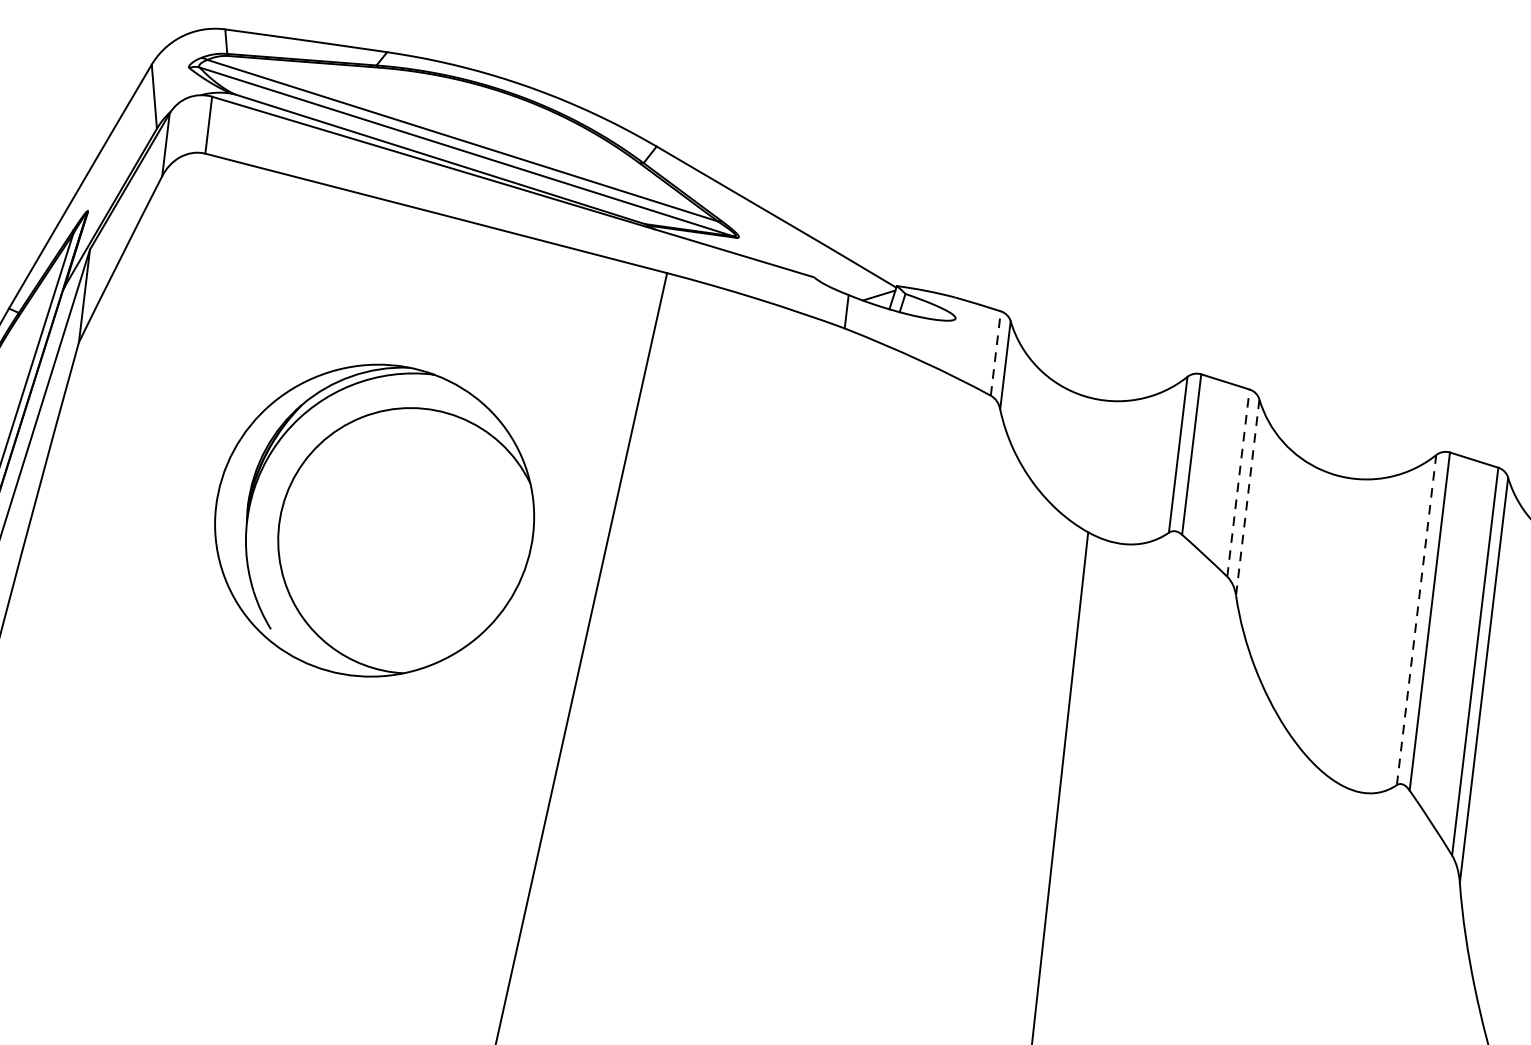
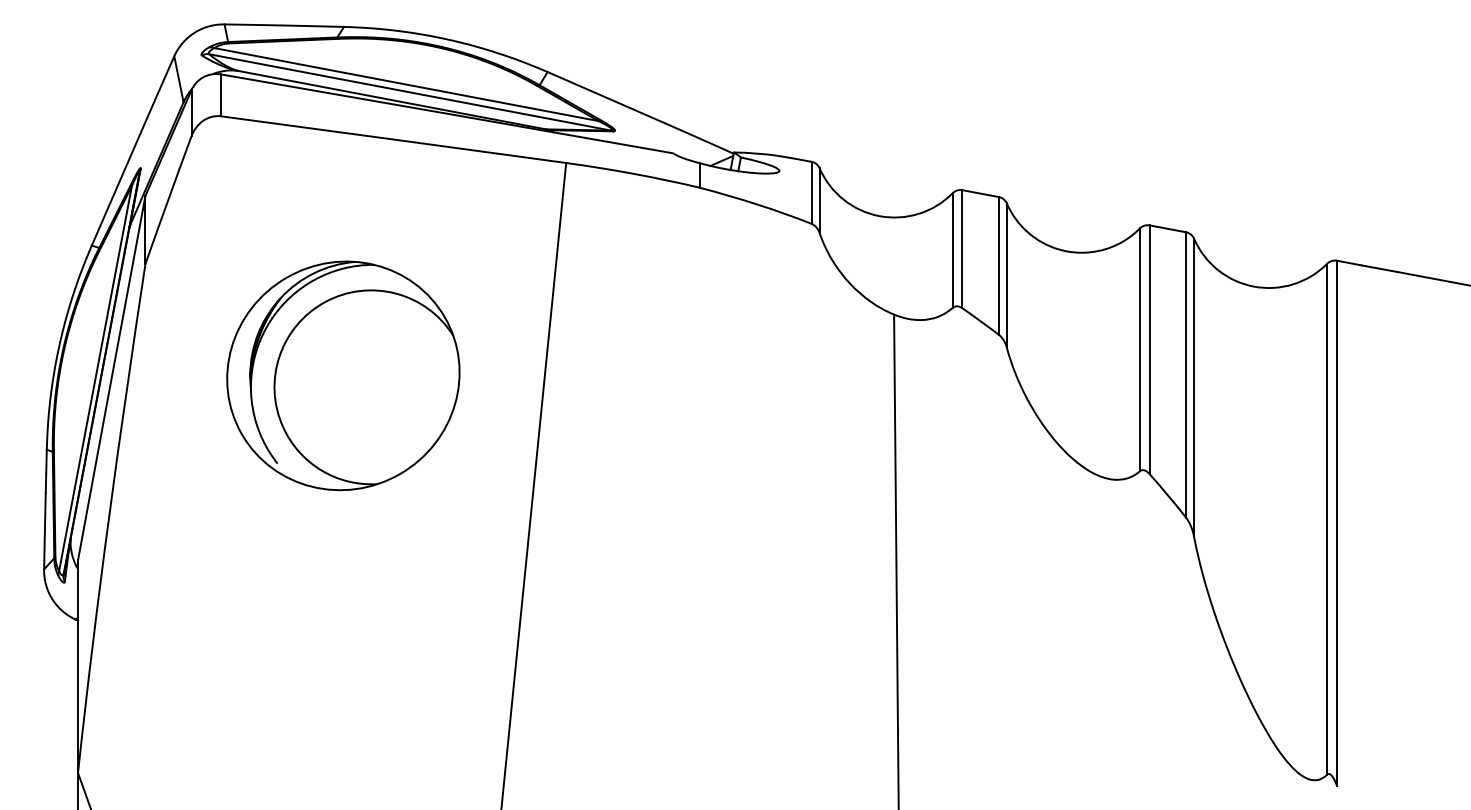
line: (995, 352) -> (811, 192), dashed -> solid
line: (1238, 482) -> (998, 265), dashed -> solid
line: (1247, 498) -> (1006, 276), dashed -> solid
part: (374, 520) -> (343, 375), moved
line: (1416, 619) -> (1139, 349), dashed -> solid

